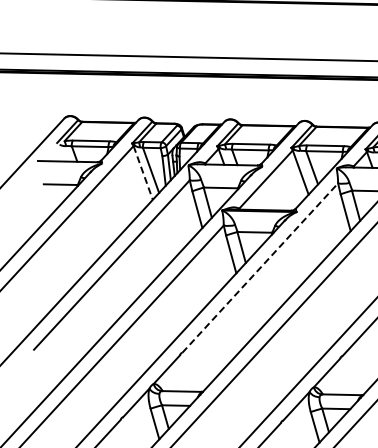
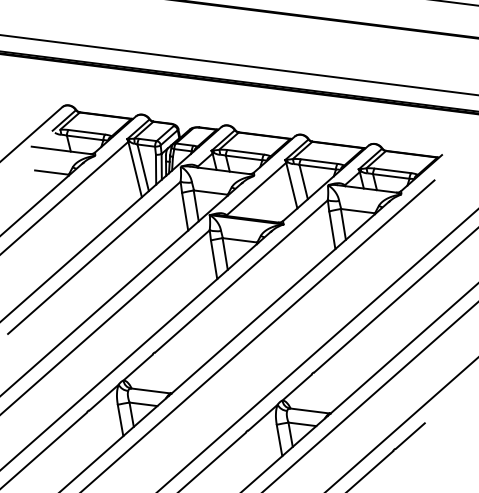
line: (143, 172) -> (135, 169), dashed -> solid
line: (260, 268) -> (241, 276), dashed -> solid

